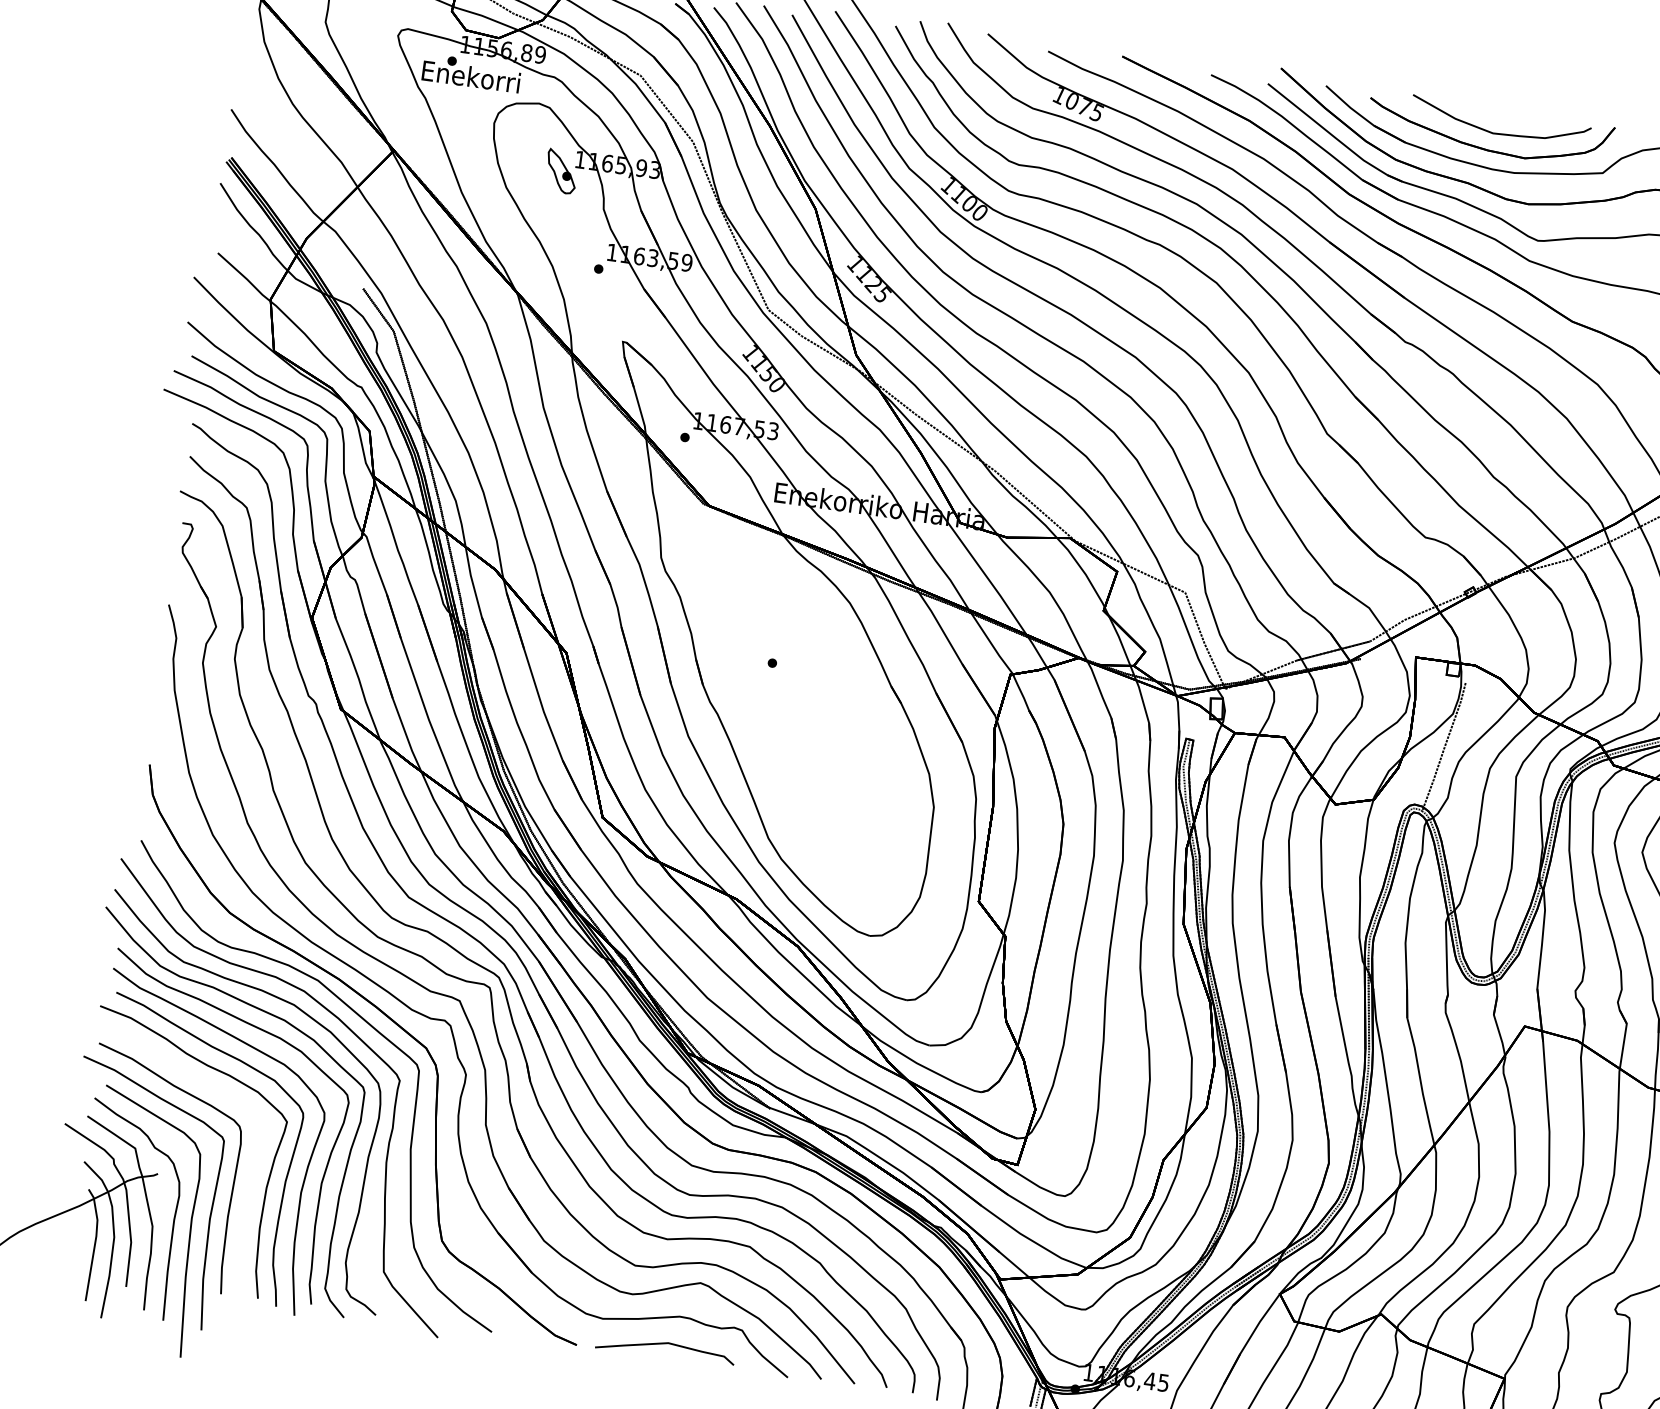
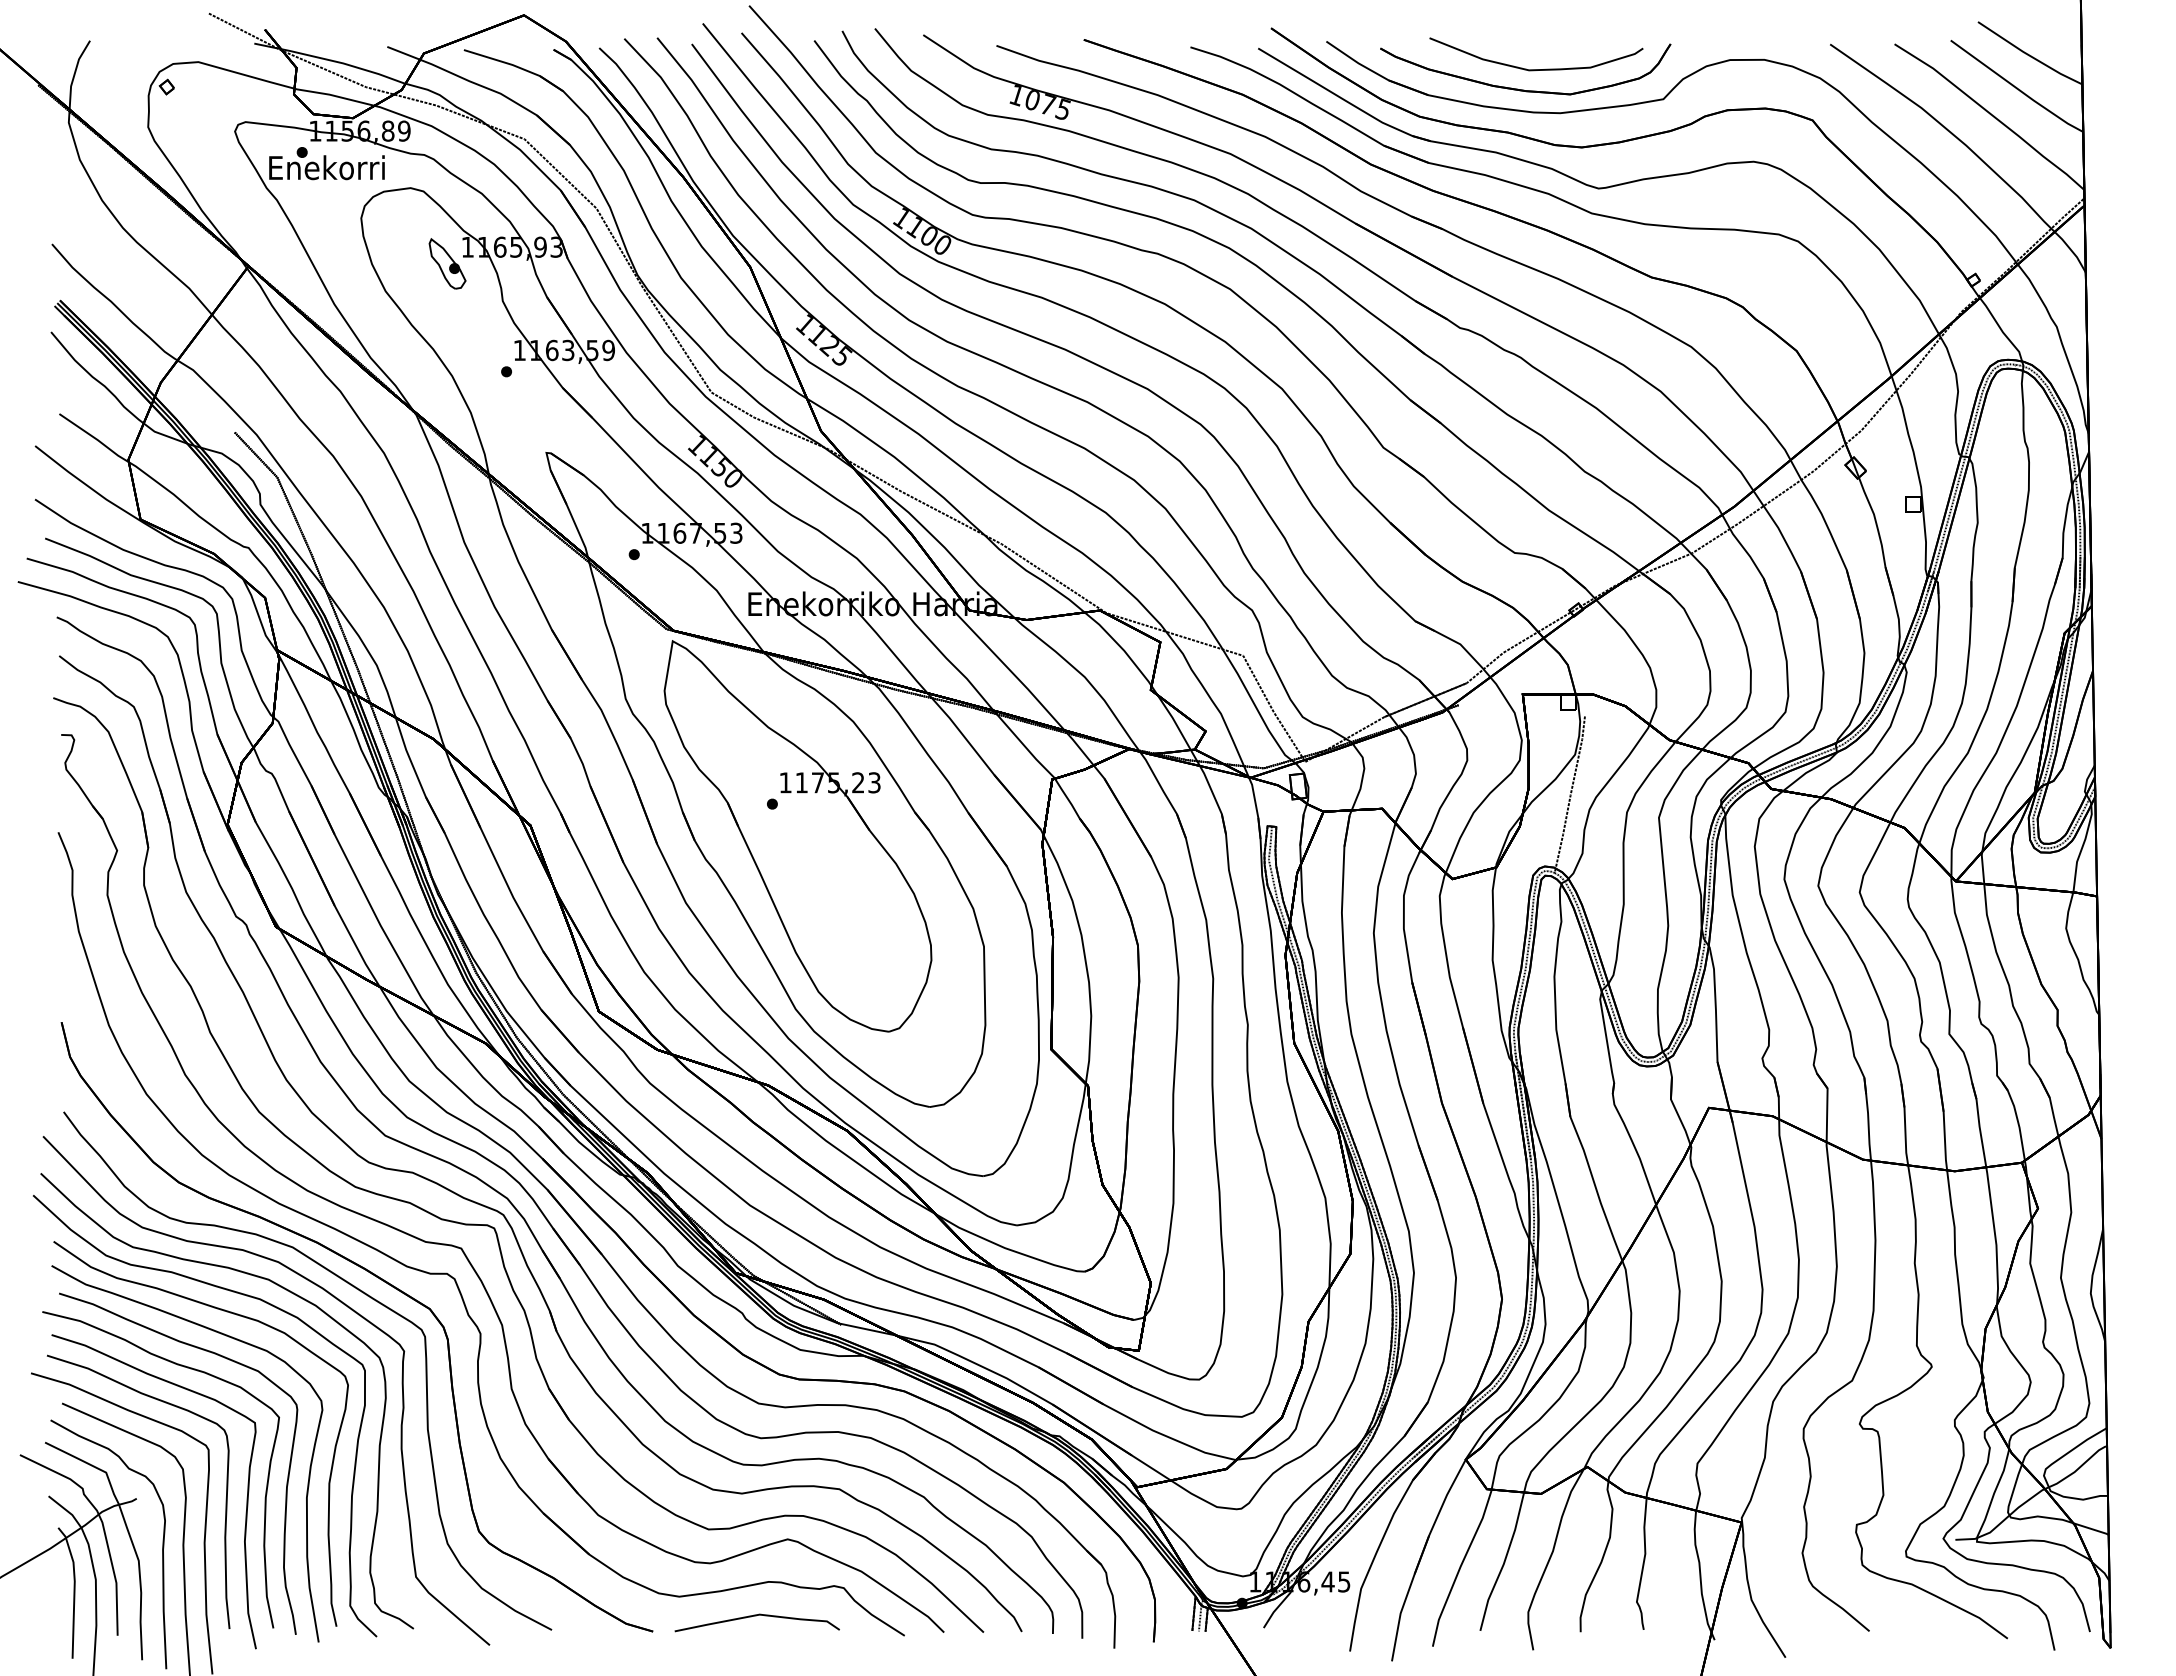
part: (789, 693) -> (797, 836), added
part: (250, 1185) -> (246, 1497), added

